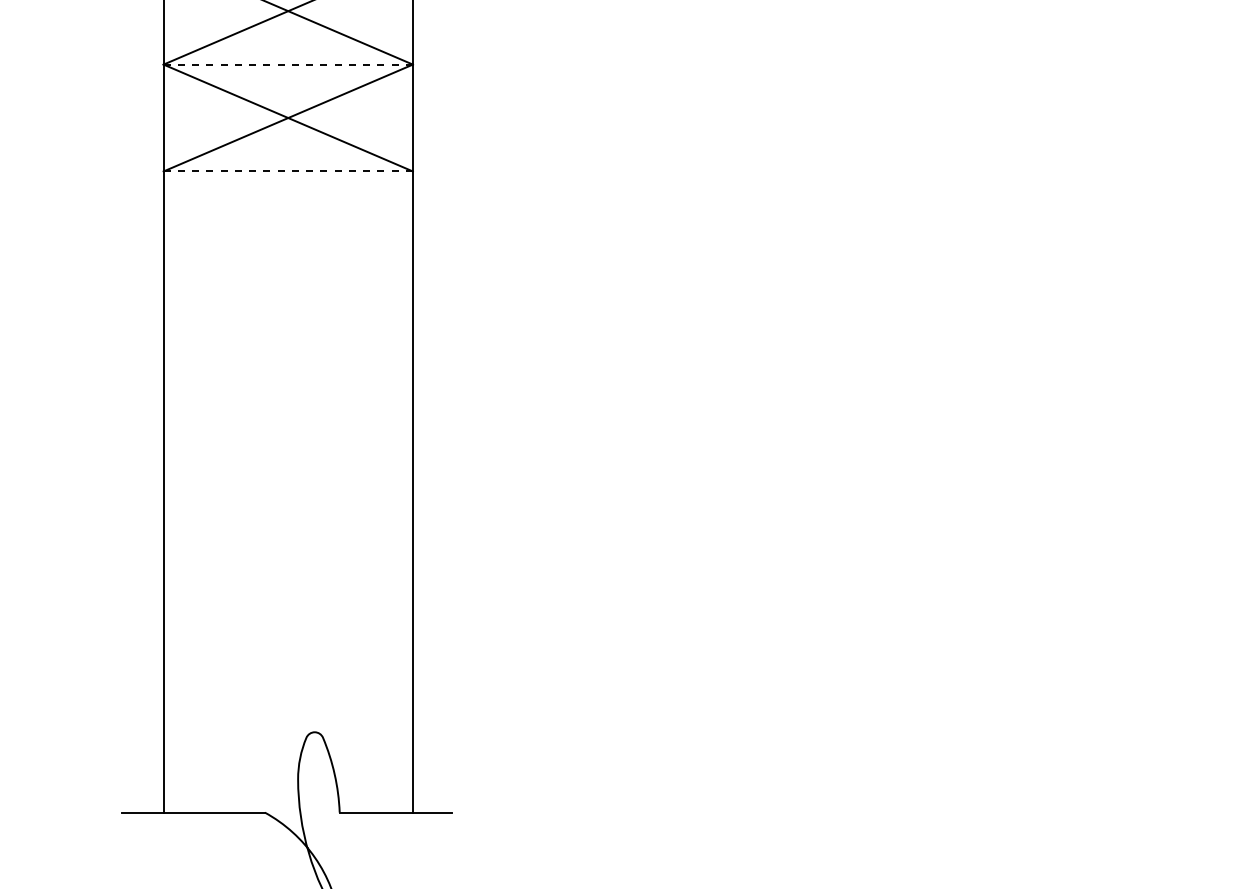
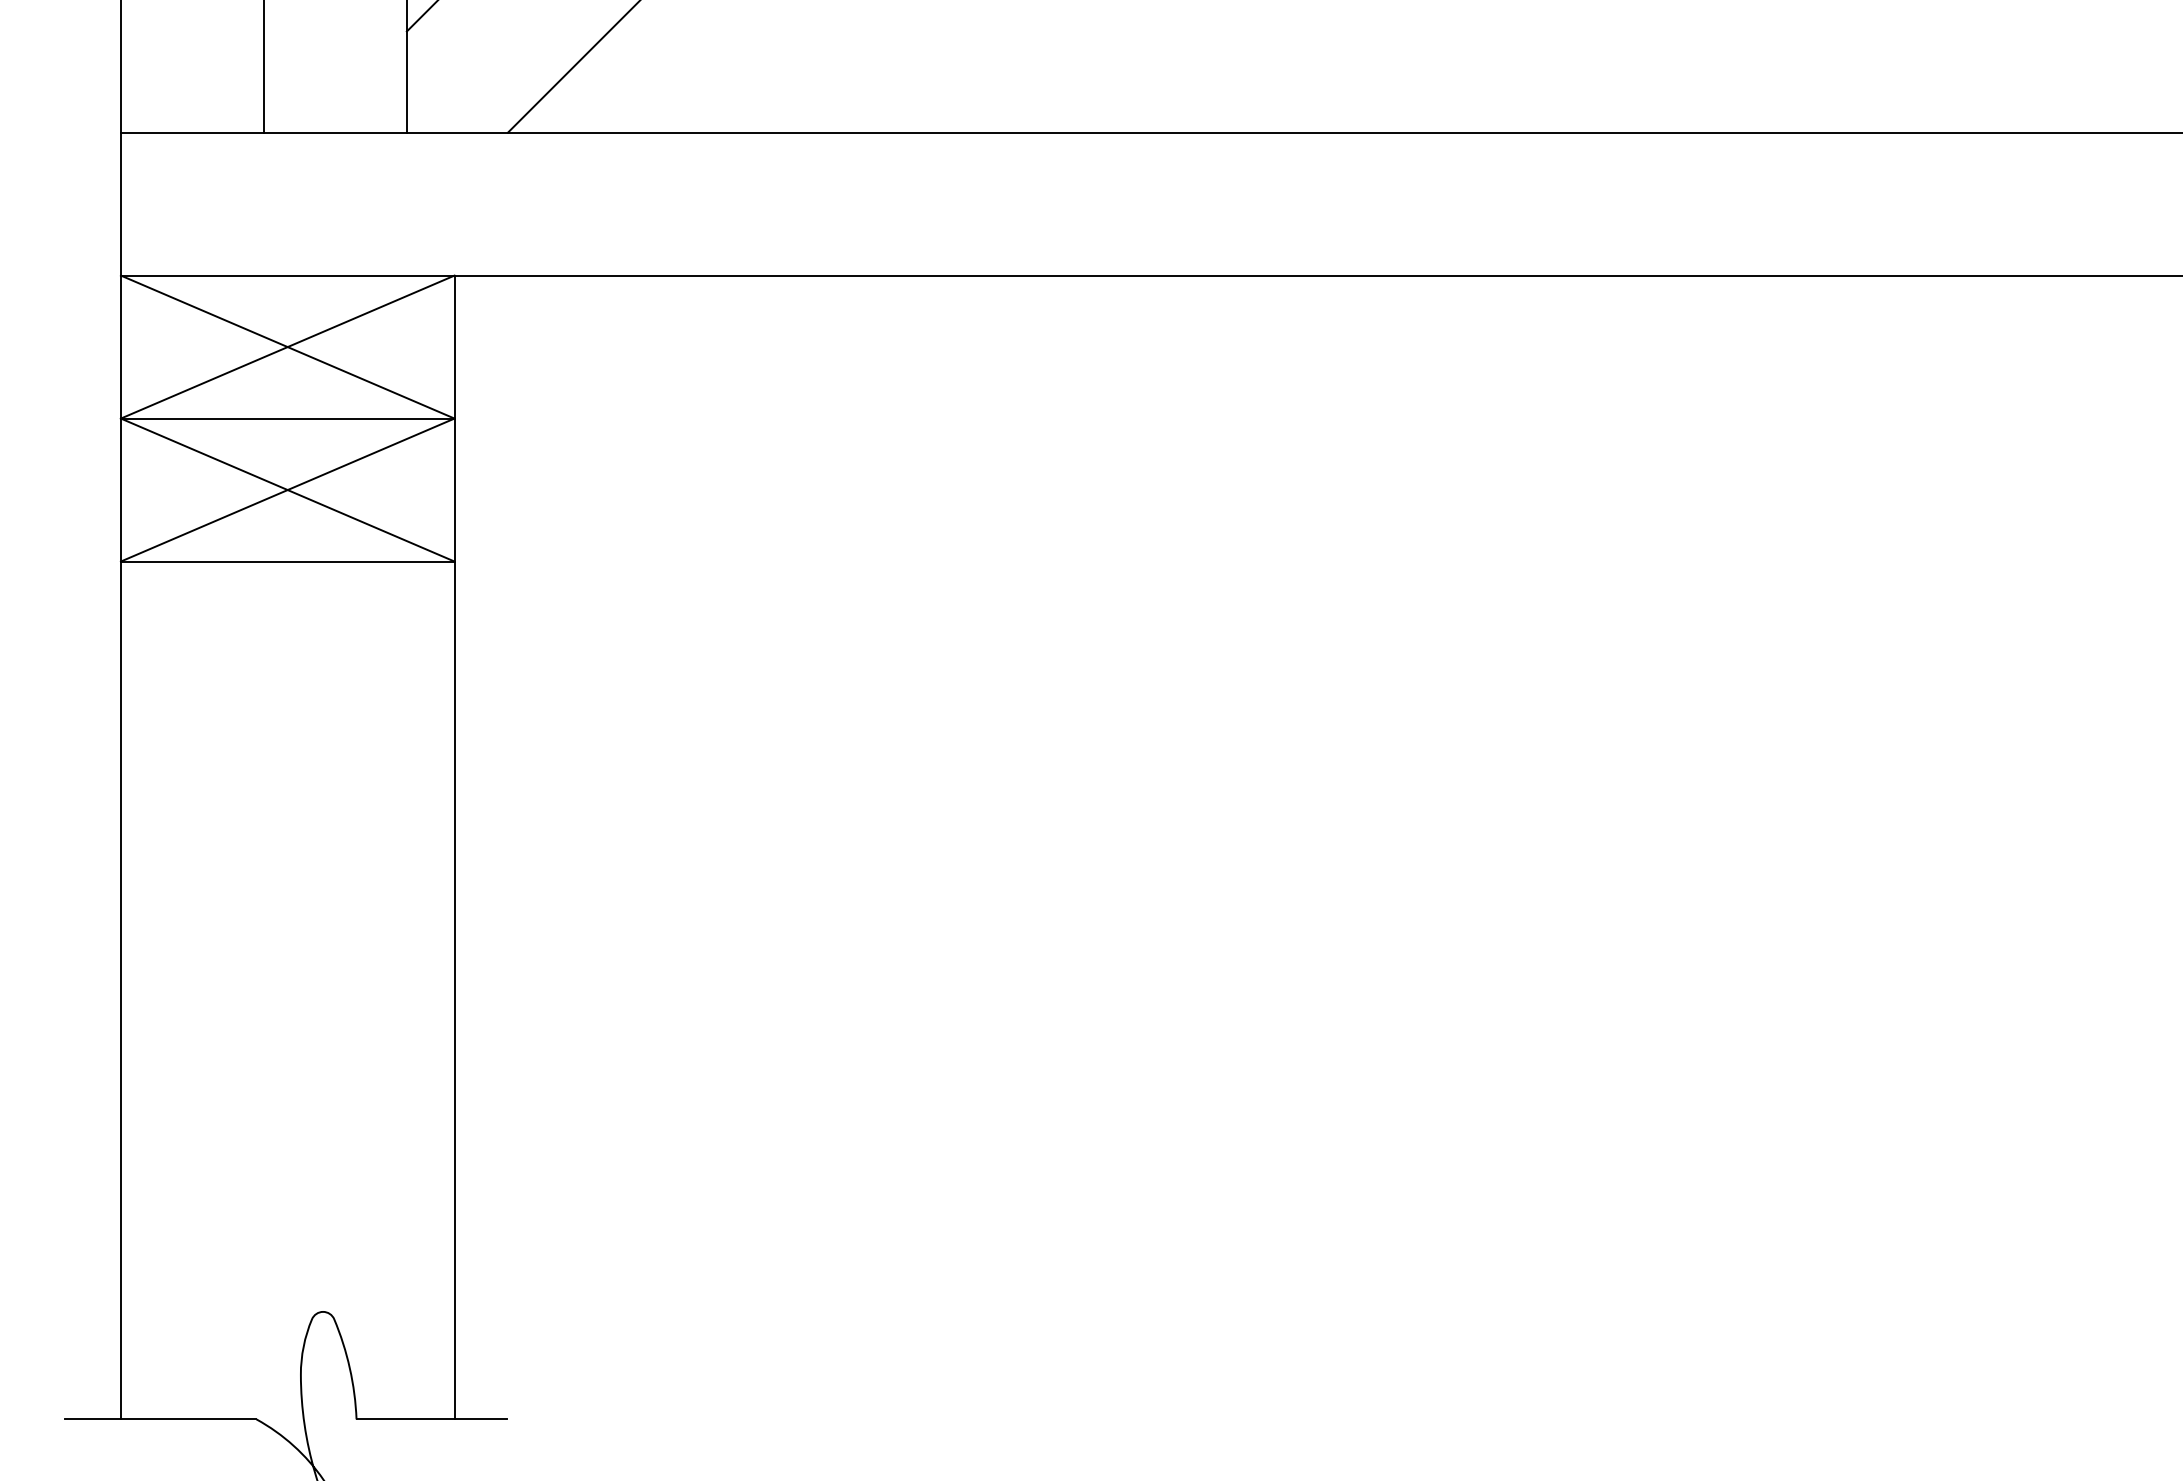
line: (288, 64) -> (287, 418), dashed -> solid
line: (288, 171) -> (287, 561), dashed -> solid

